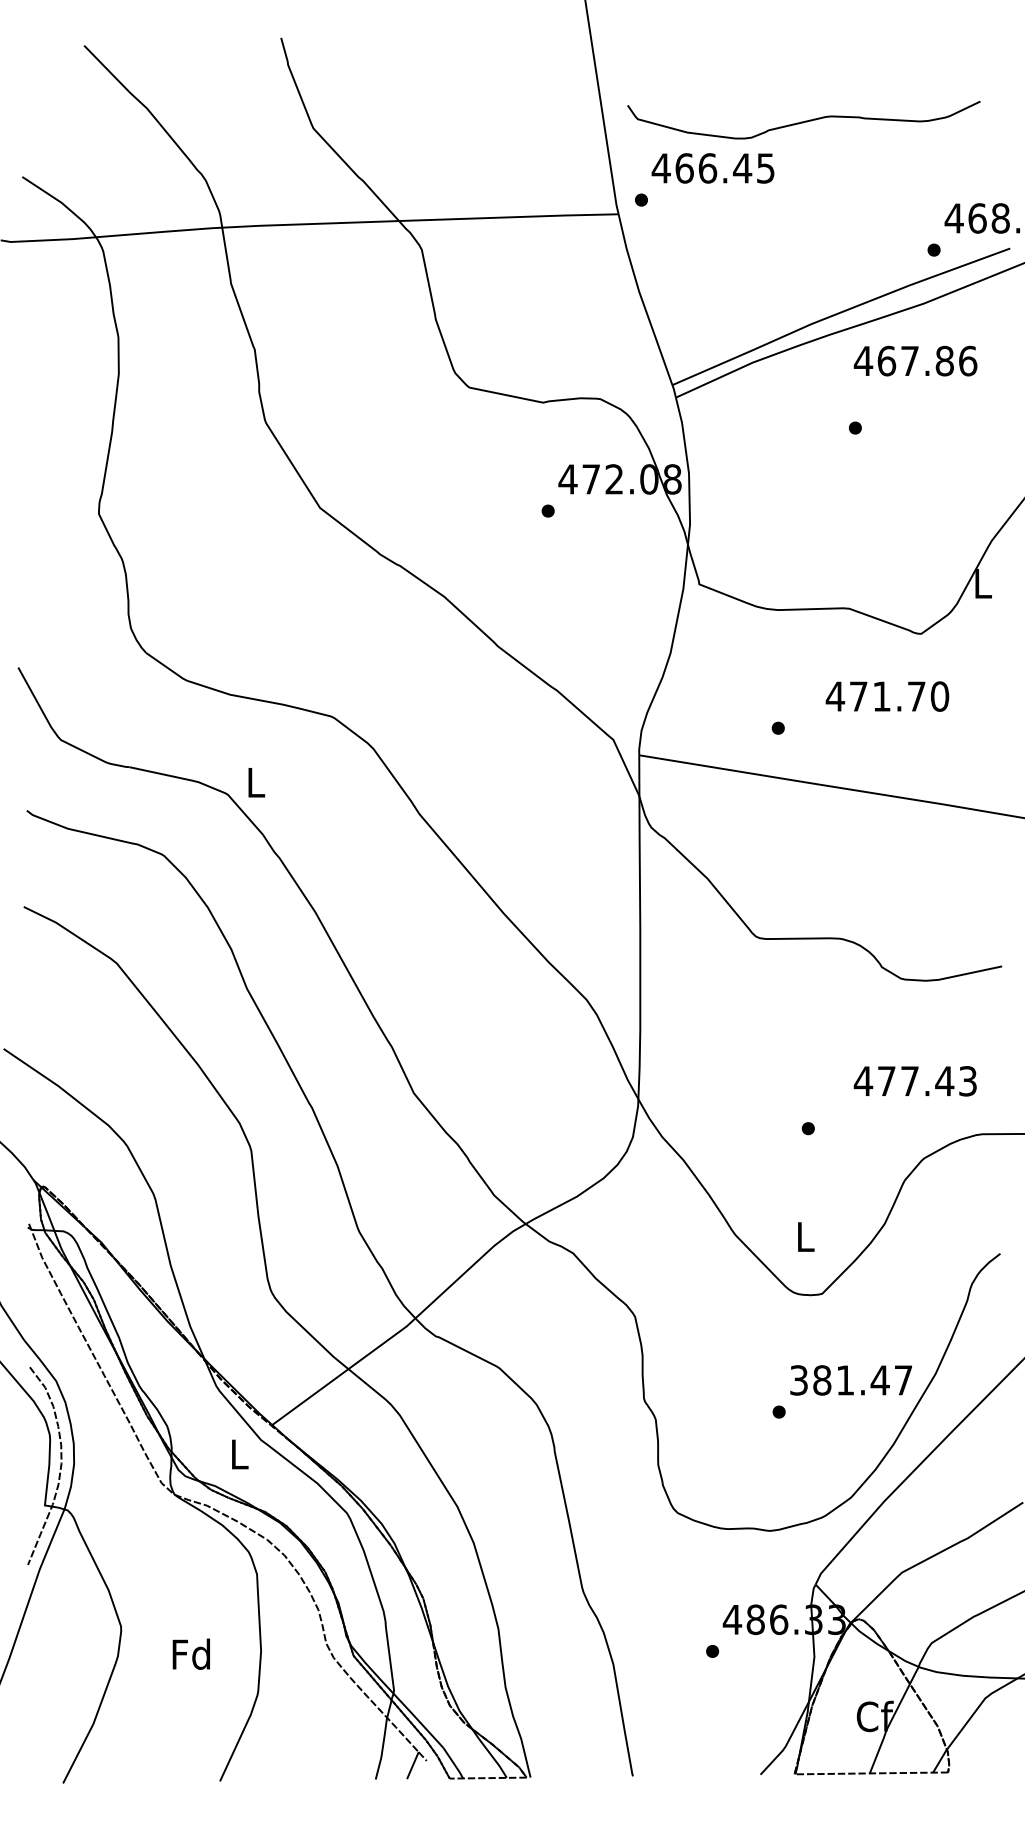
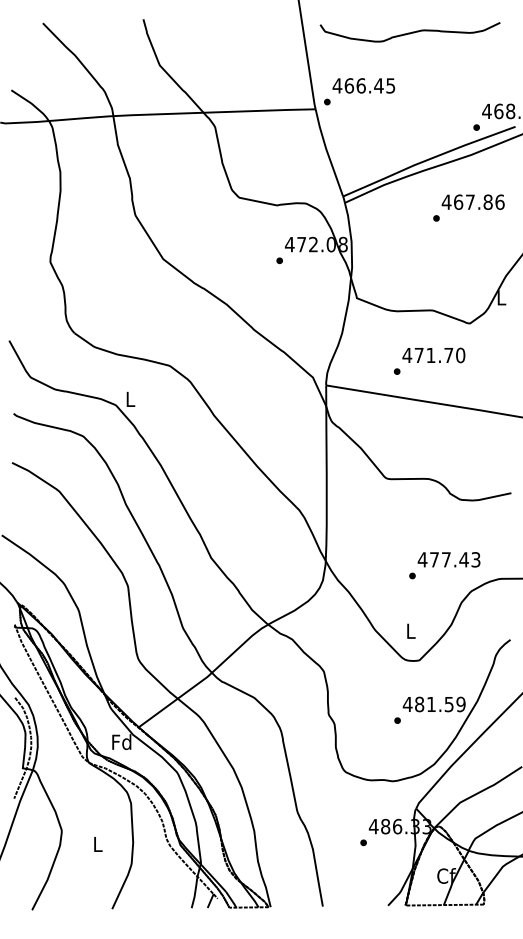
curve: (802, 120) -> (409, 32), moved
text: (914, 359) -> (472, 201), moved
text: (886, 696) -> (433, 355), moved
text: (914, 1080) -> (448, 559), moved
text: (849, 1380) -> (433, 704), 381.47 -> 481.59
text: (238, 1454) -> (121, 742), L -> Fd
text: (191, 1654) -> (97, 844), Fd -> L

